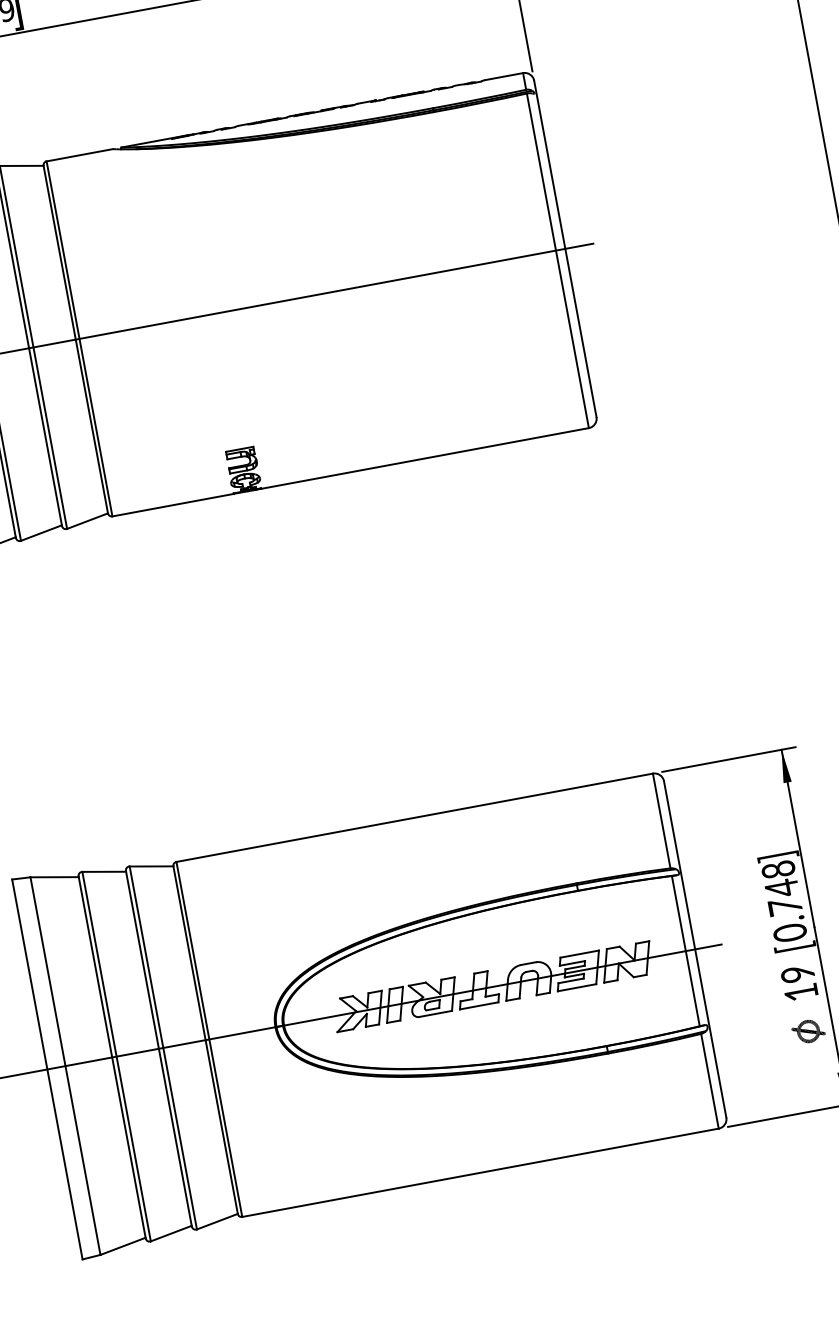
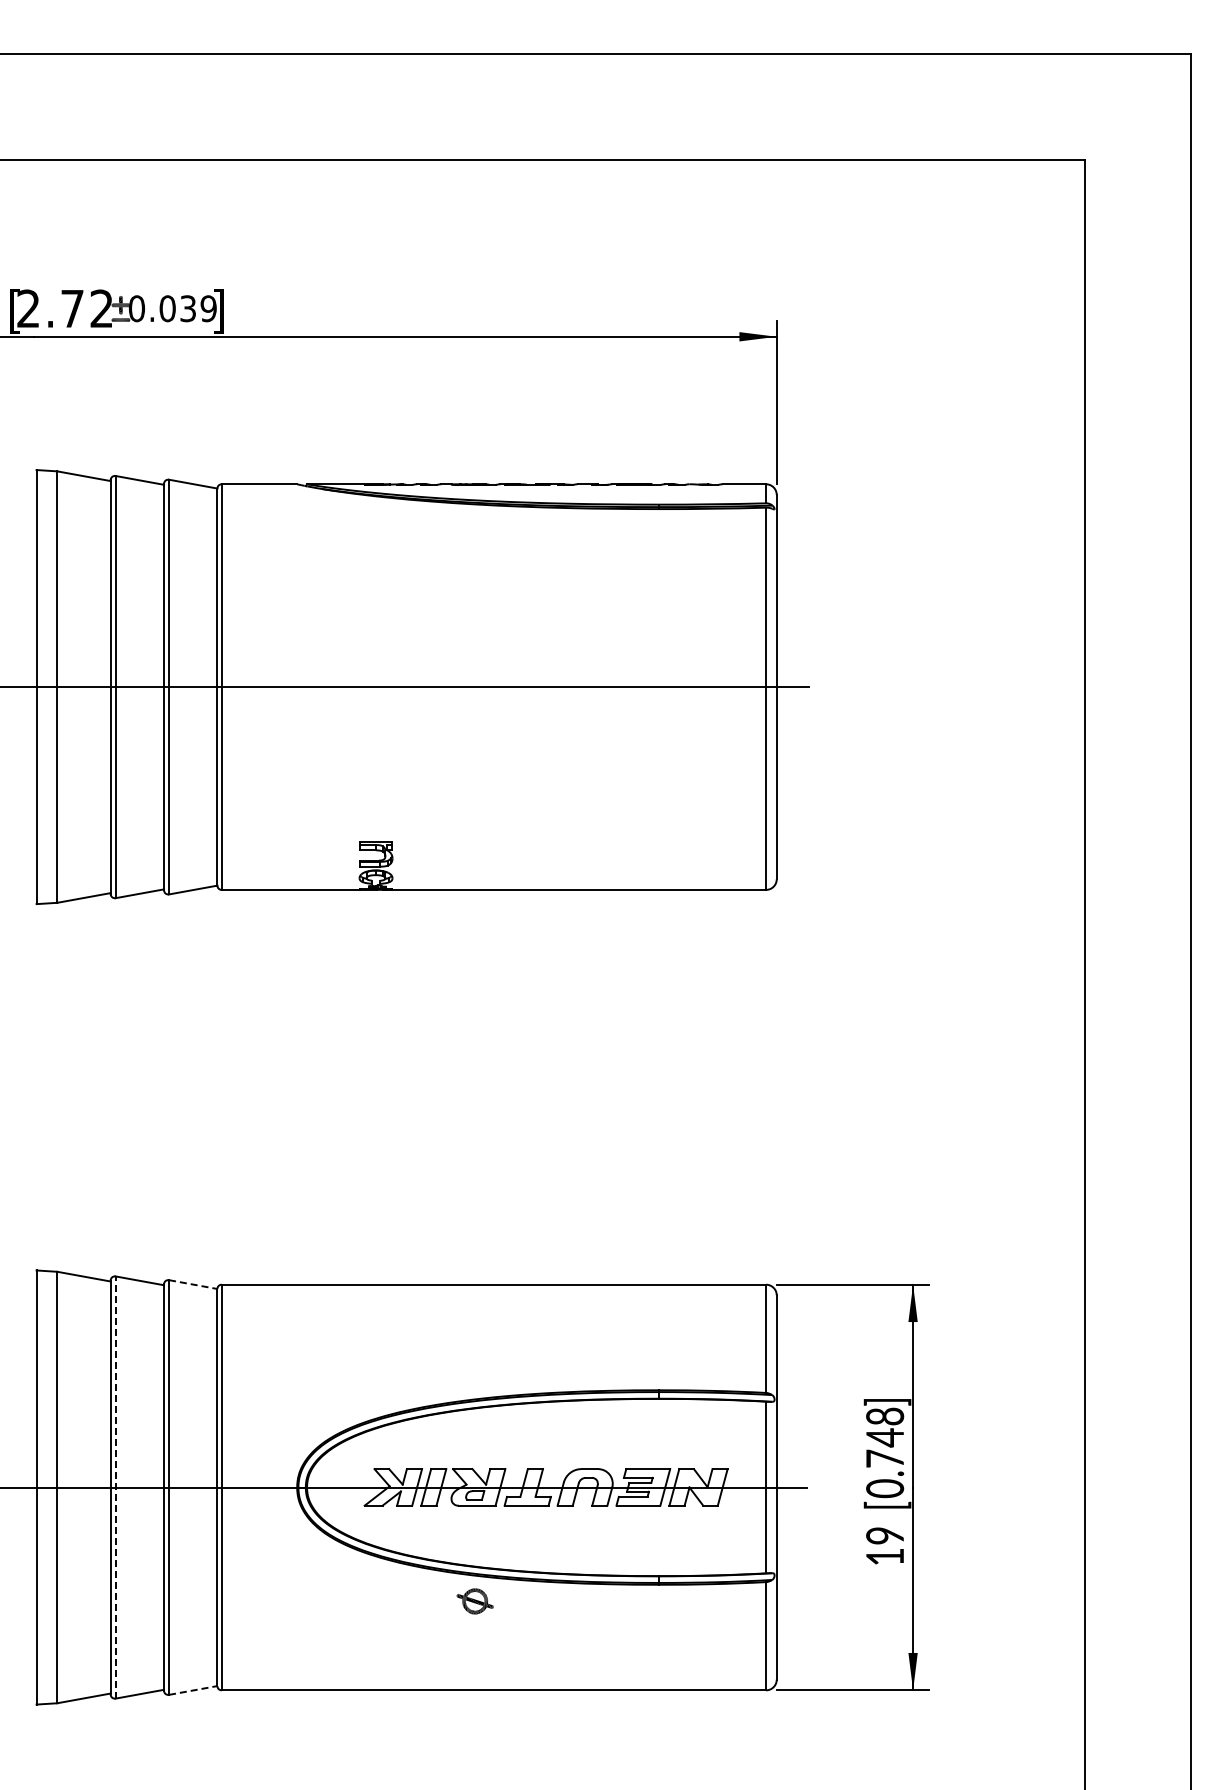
line: (151, 866) -> (193, 1284), solid -> dashed
part: (807, 1031) -> (474, 1601), moved
line: (116, 1056) -> (115, 1487), solid -> dashed
line: (217, 1221) -> (193, 1690), solid -> dashed

